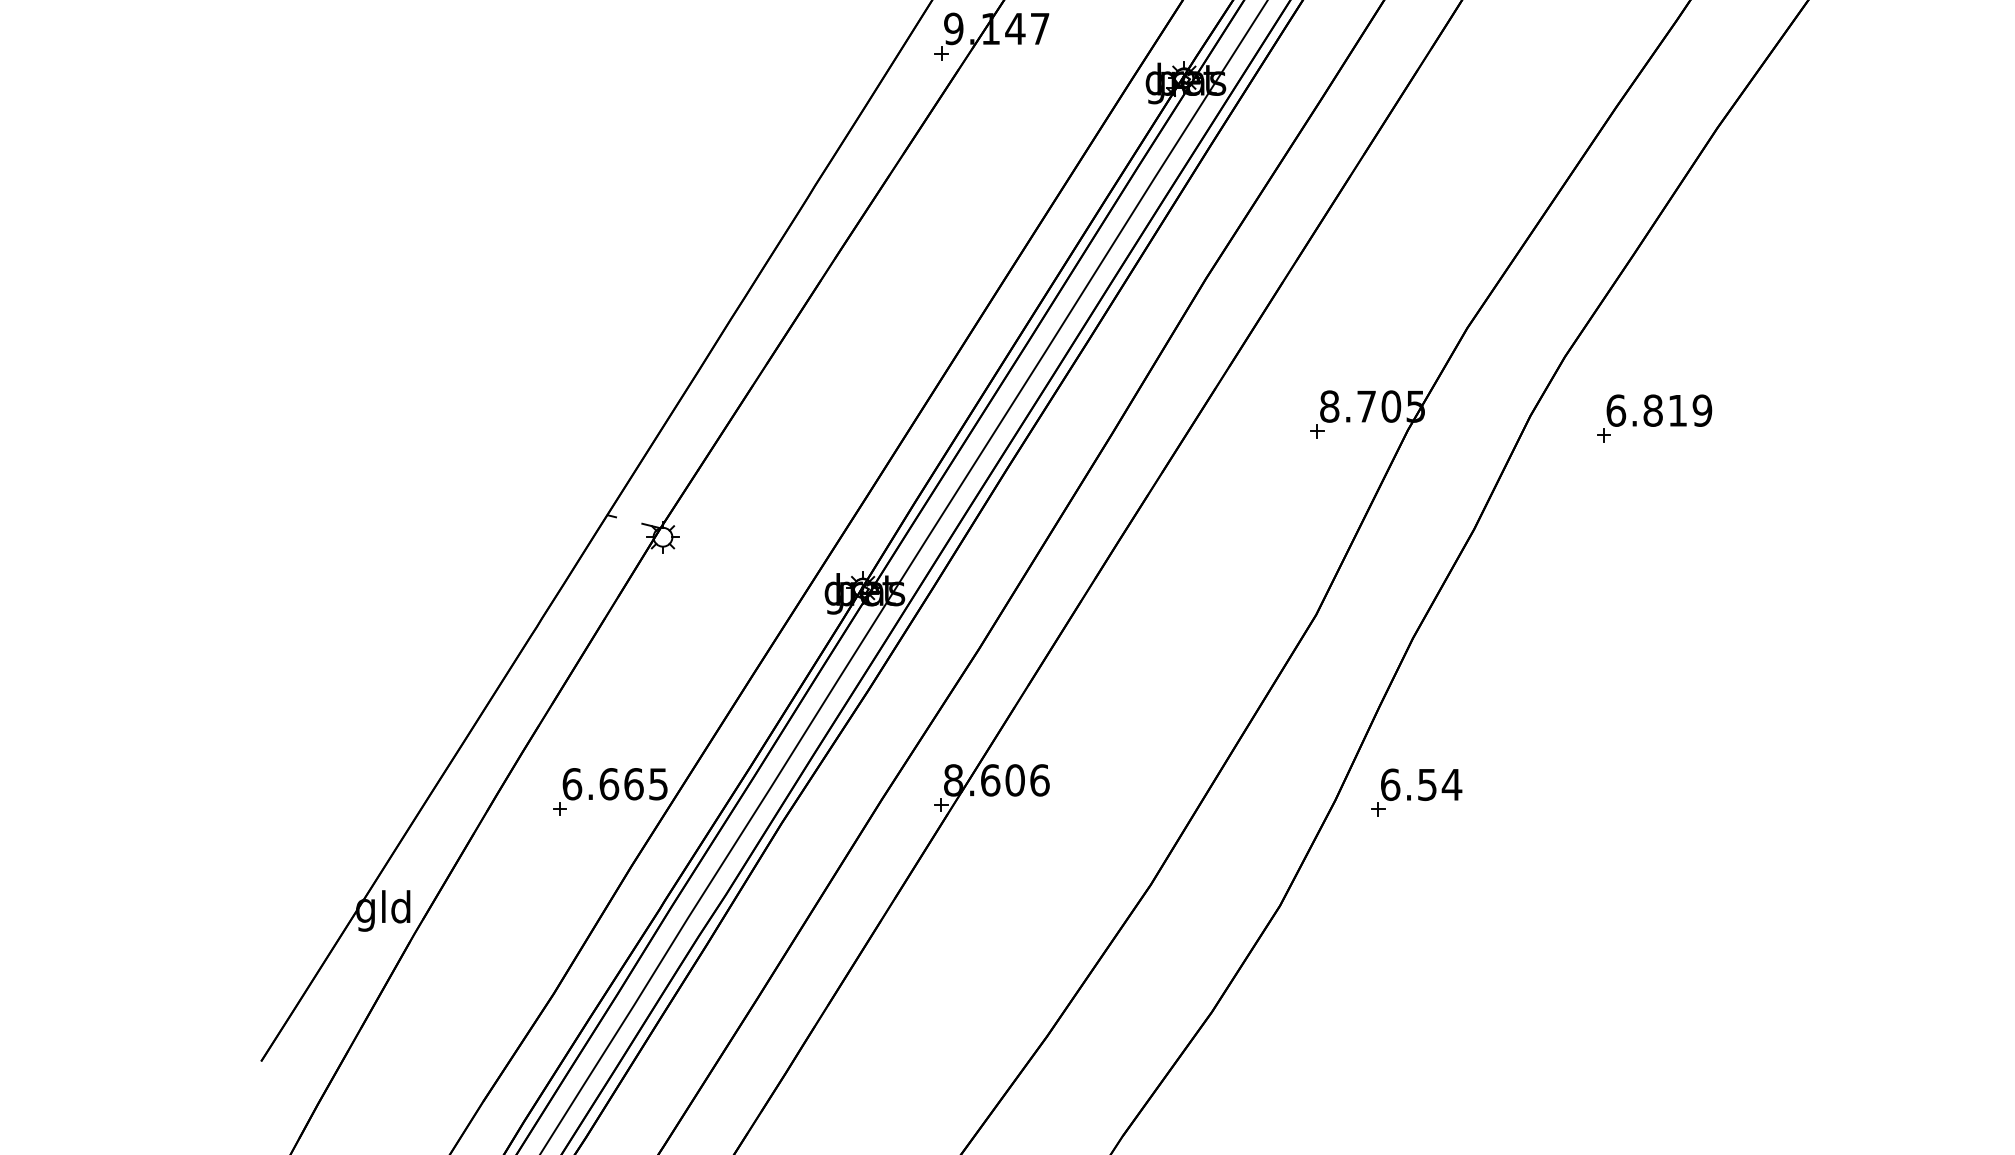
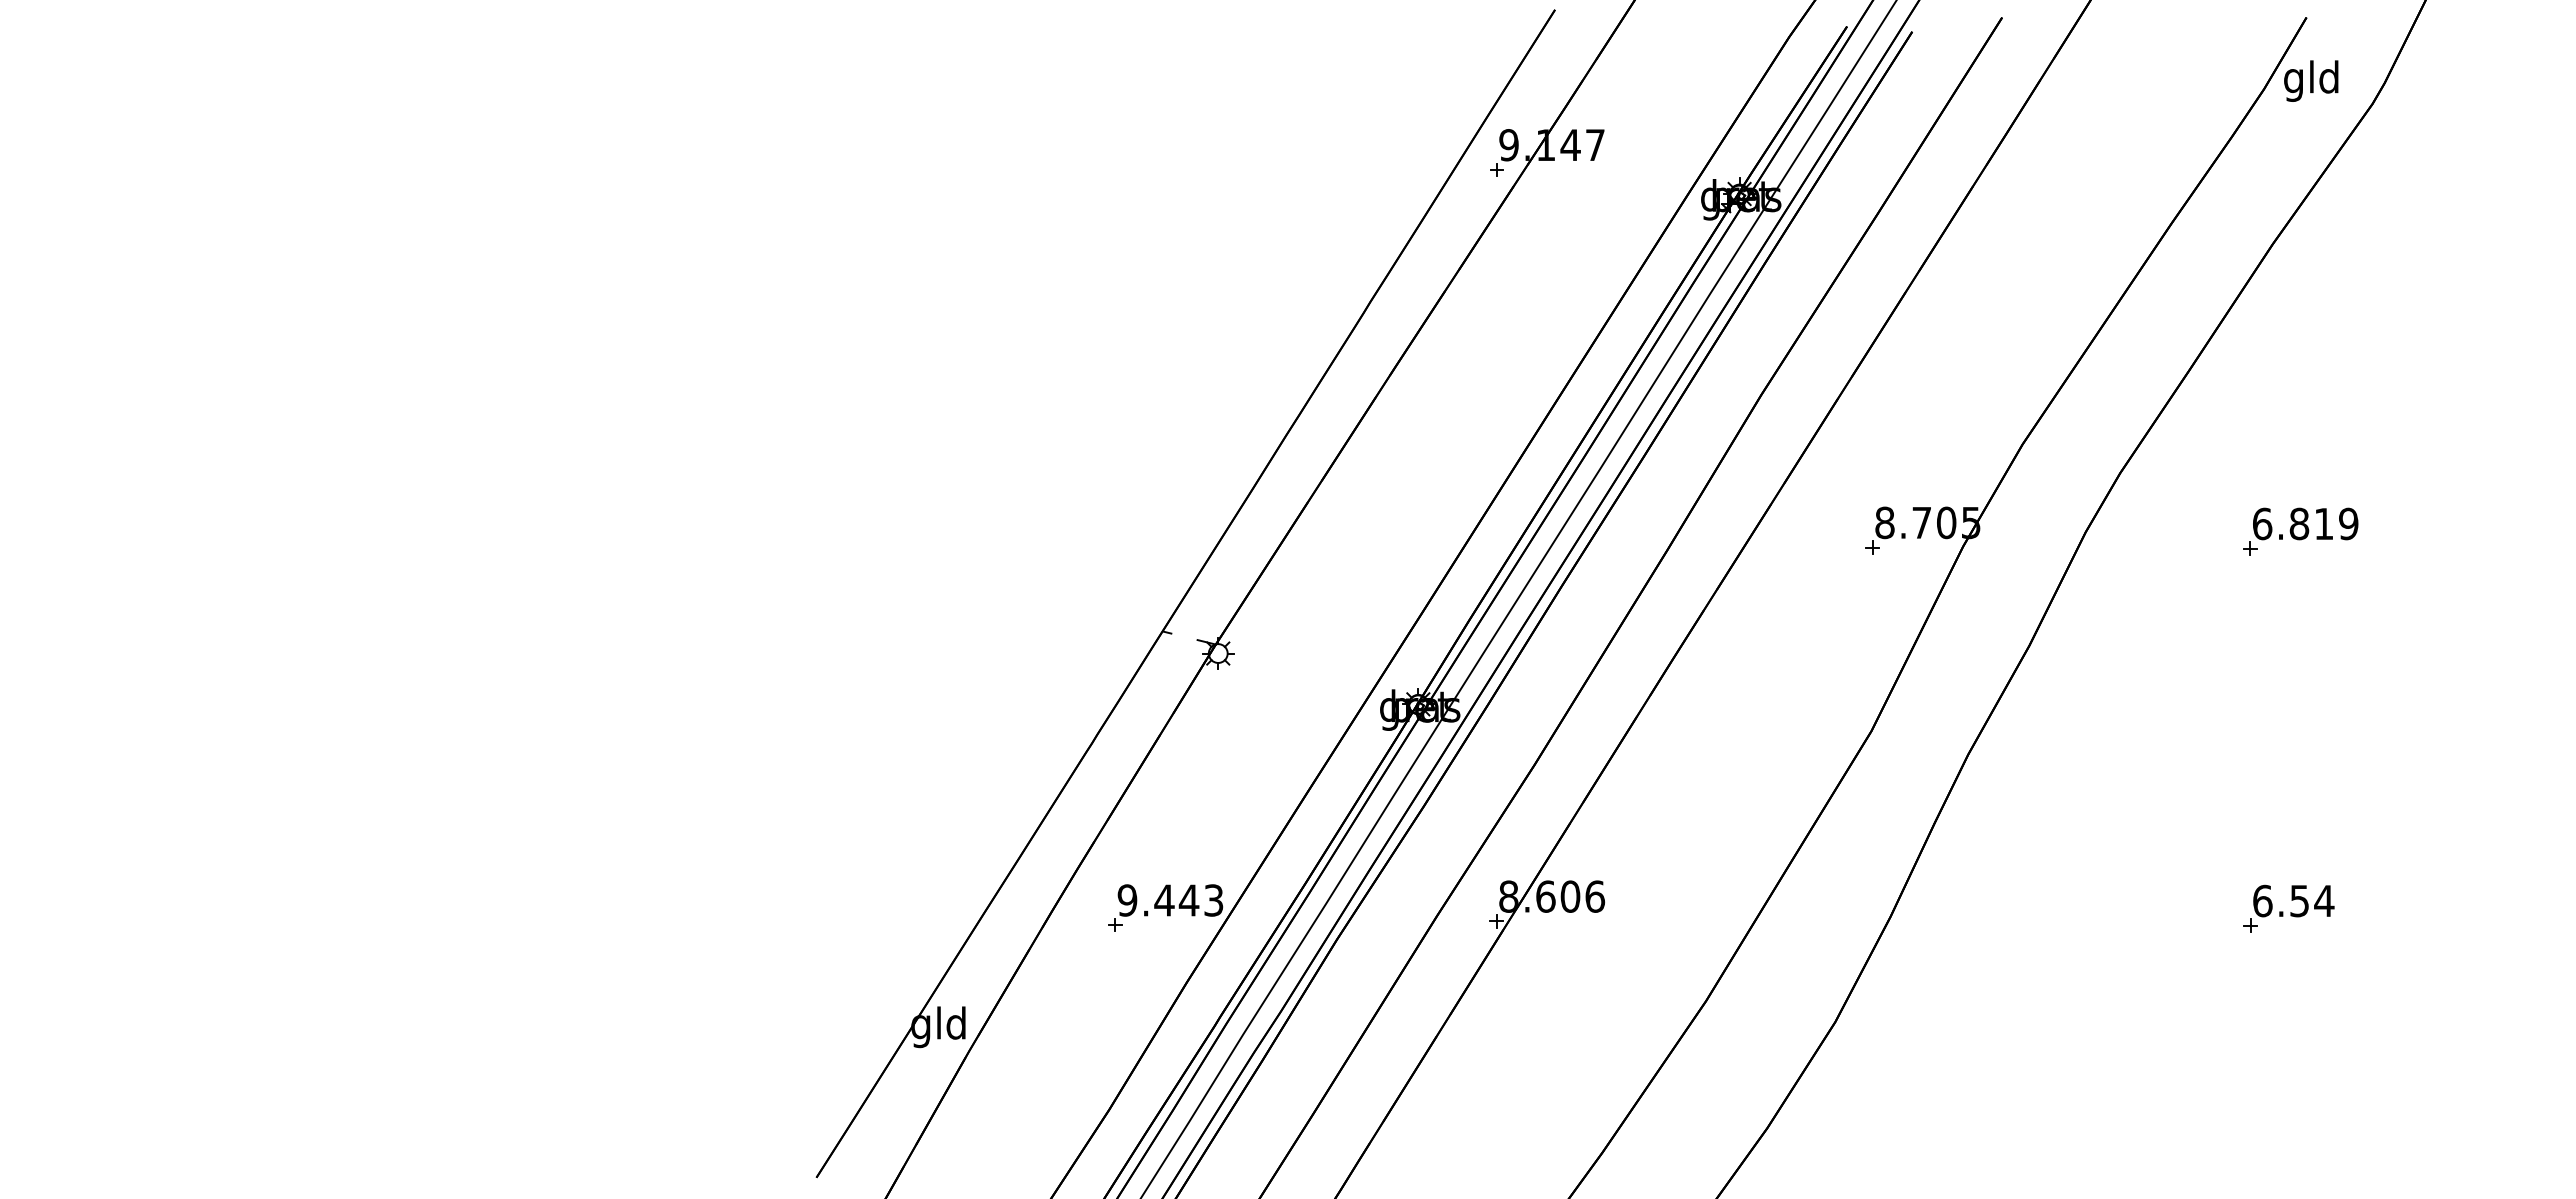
part: (1654, 418) -> (2300, 531), moved
text: (615, 784) -> (1170, 900), 6.665 -> 9.443
part: (1416, 792) -> (2288, 908), moved

